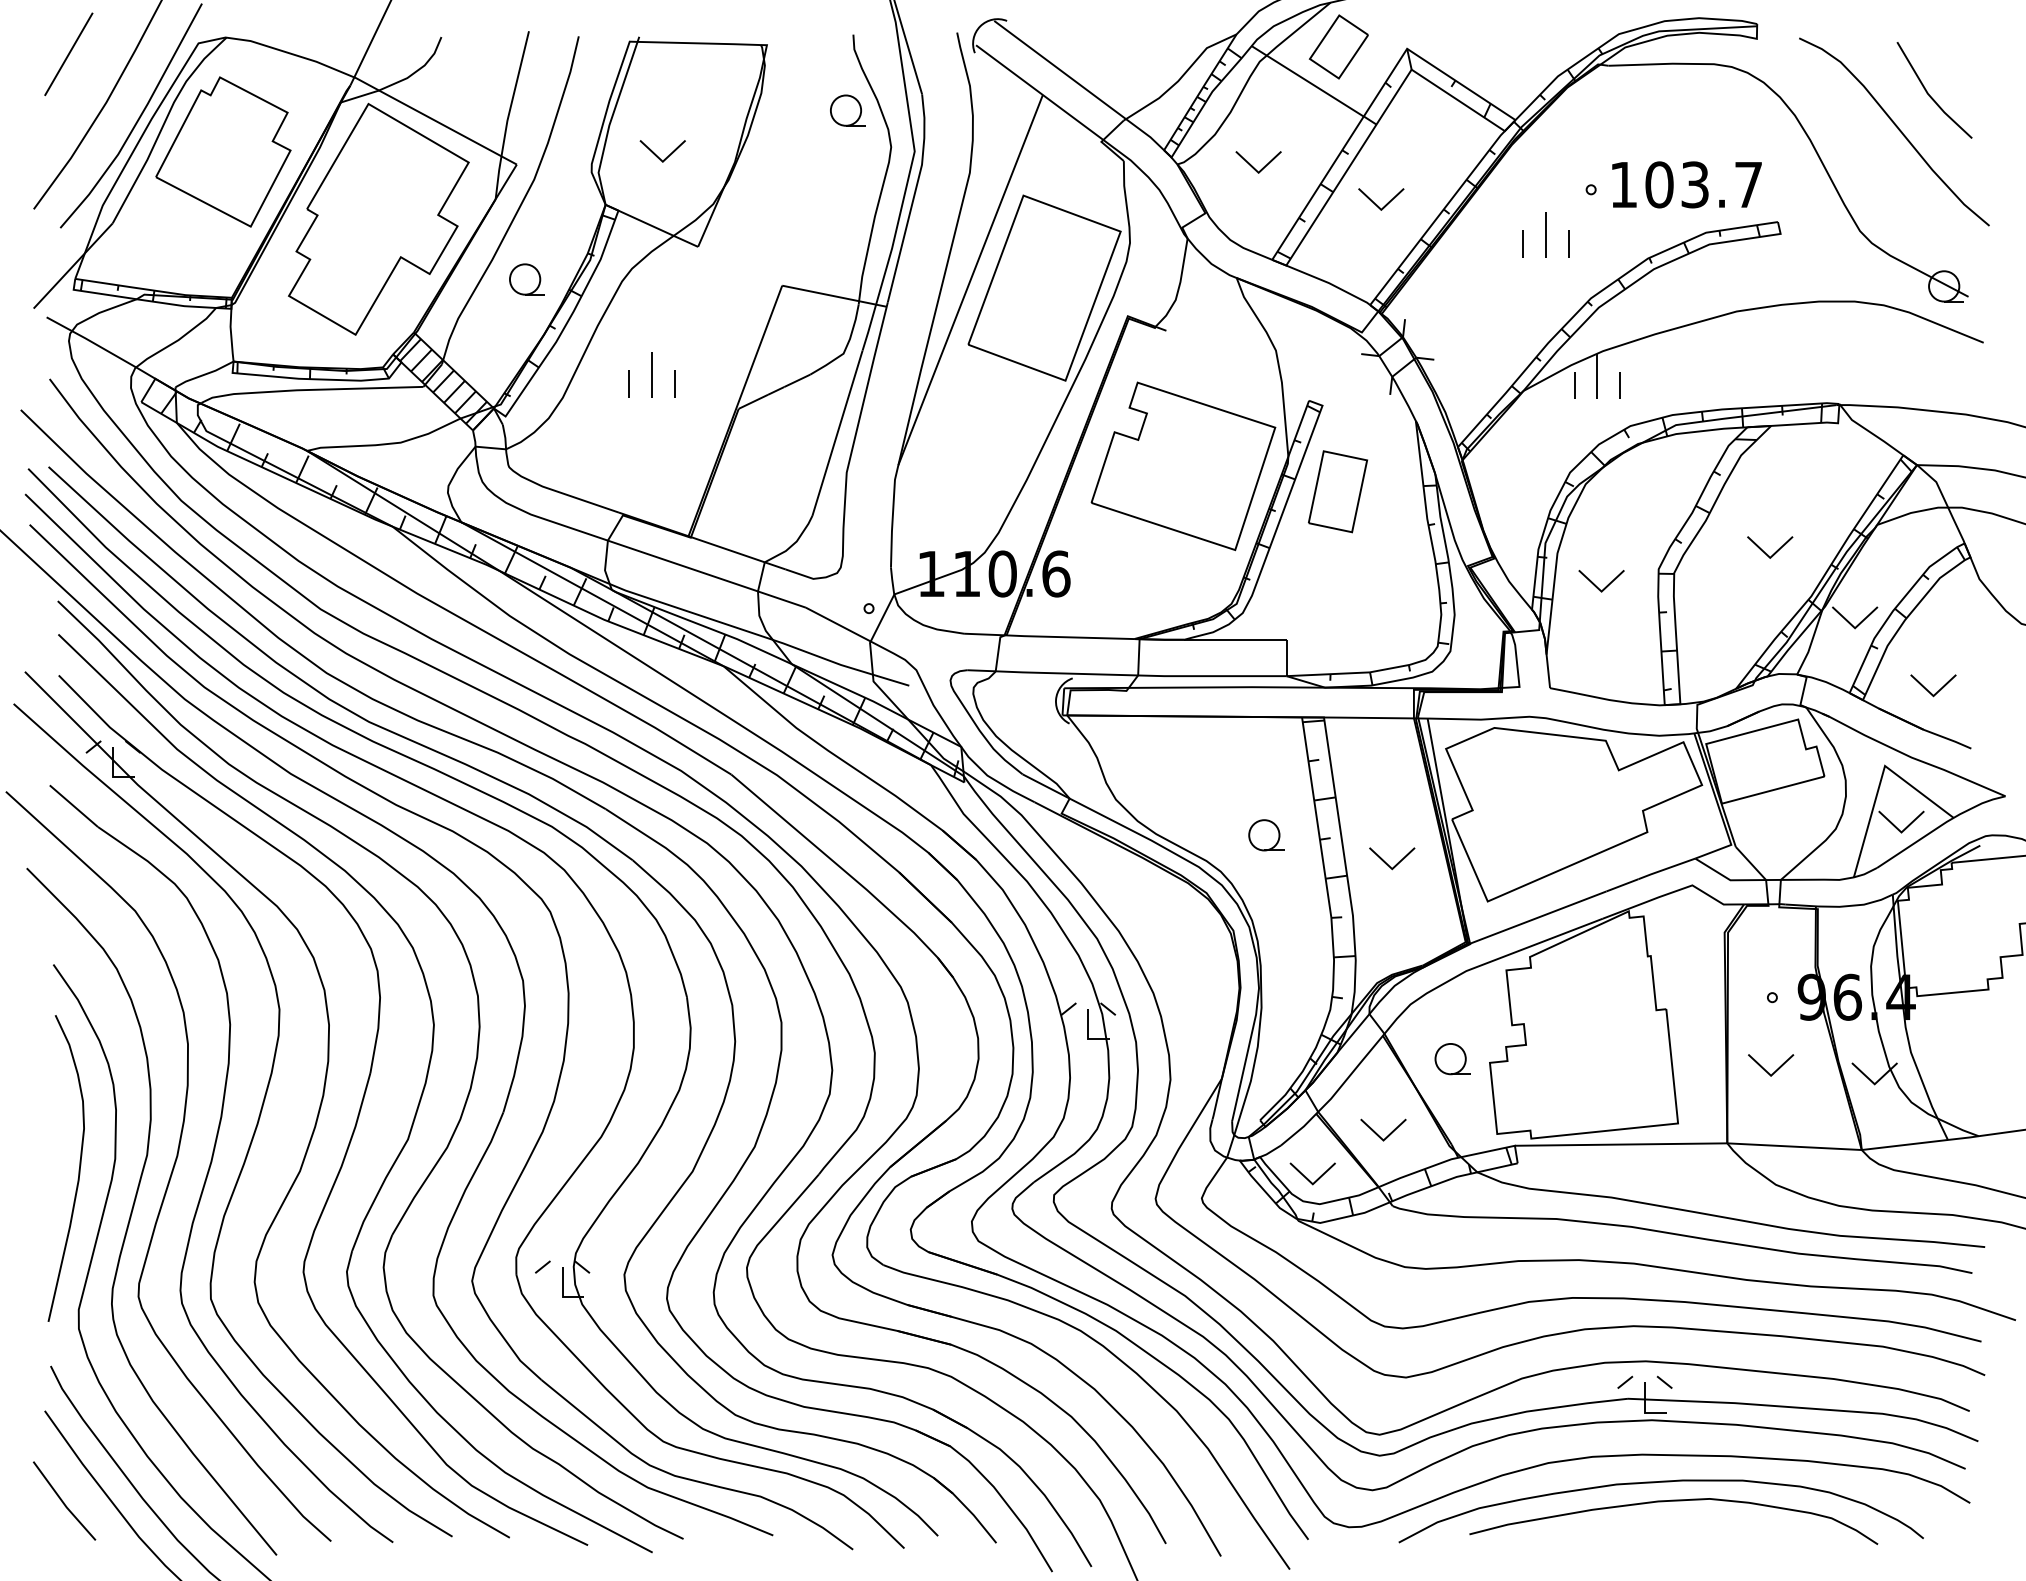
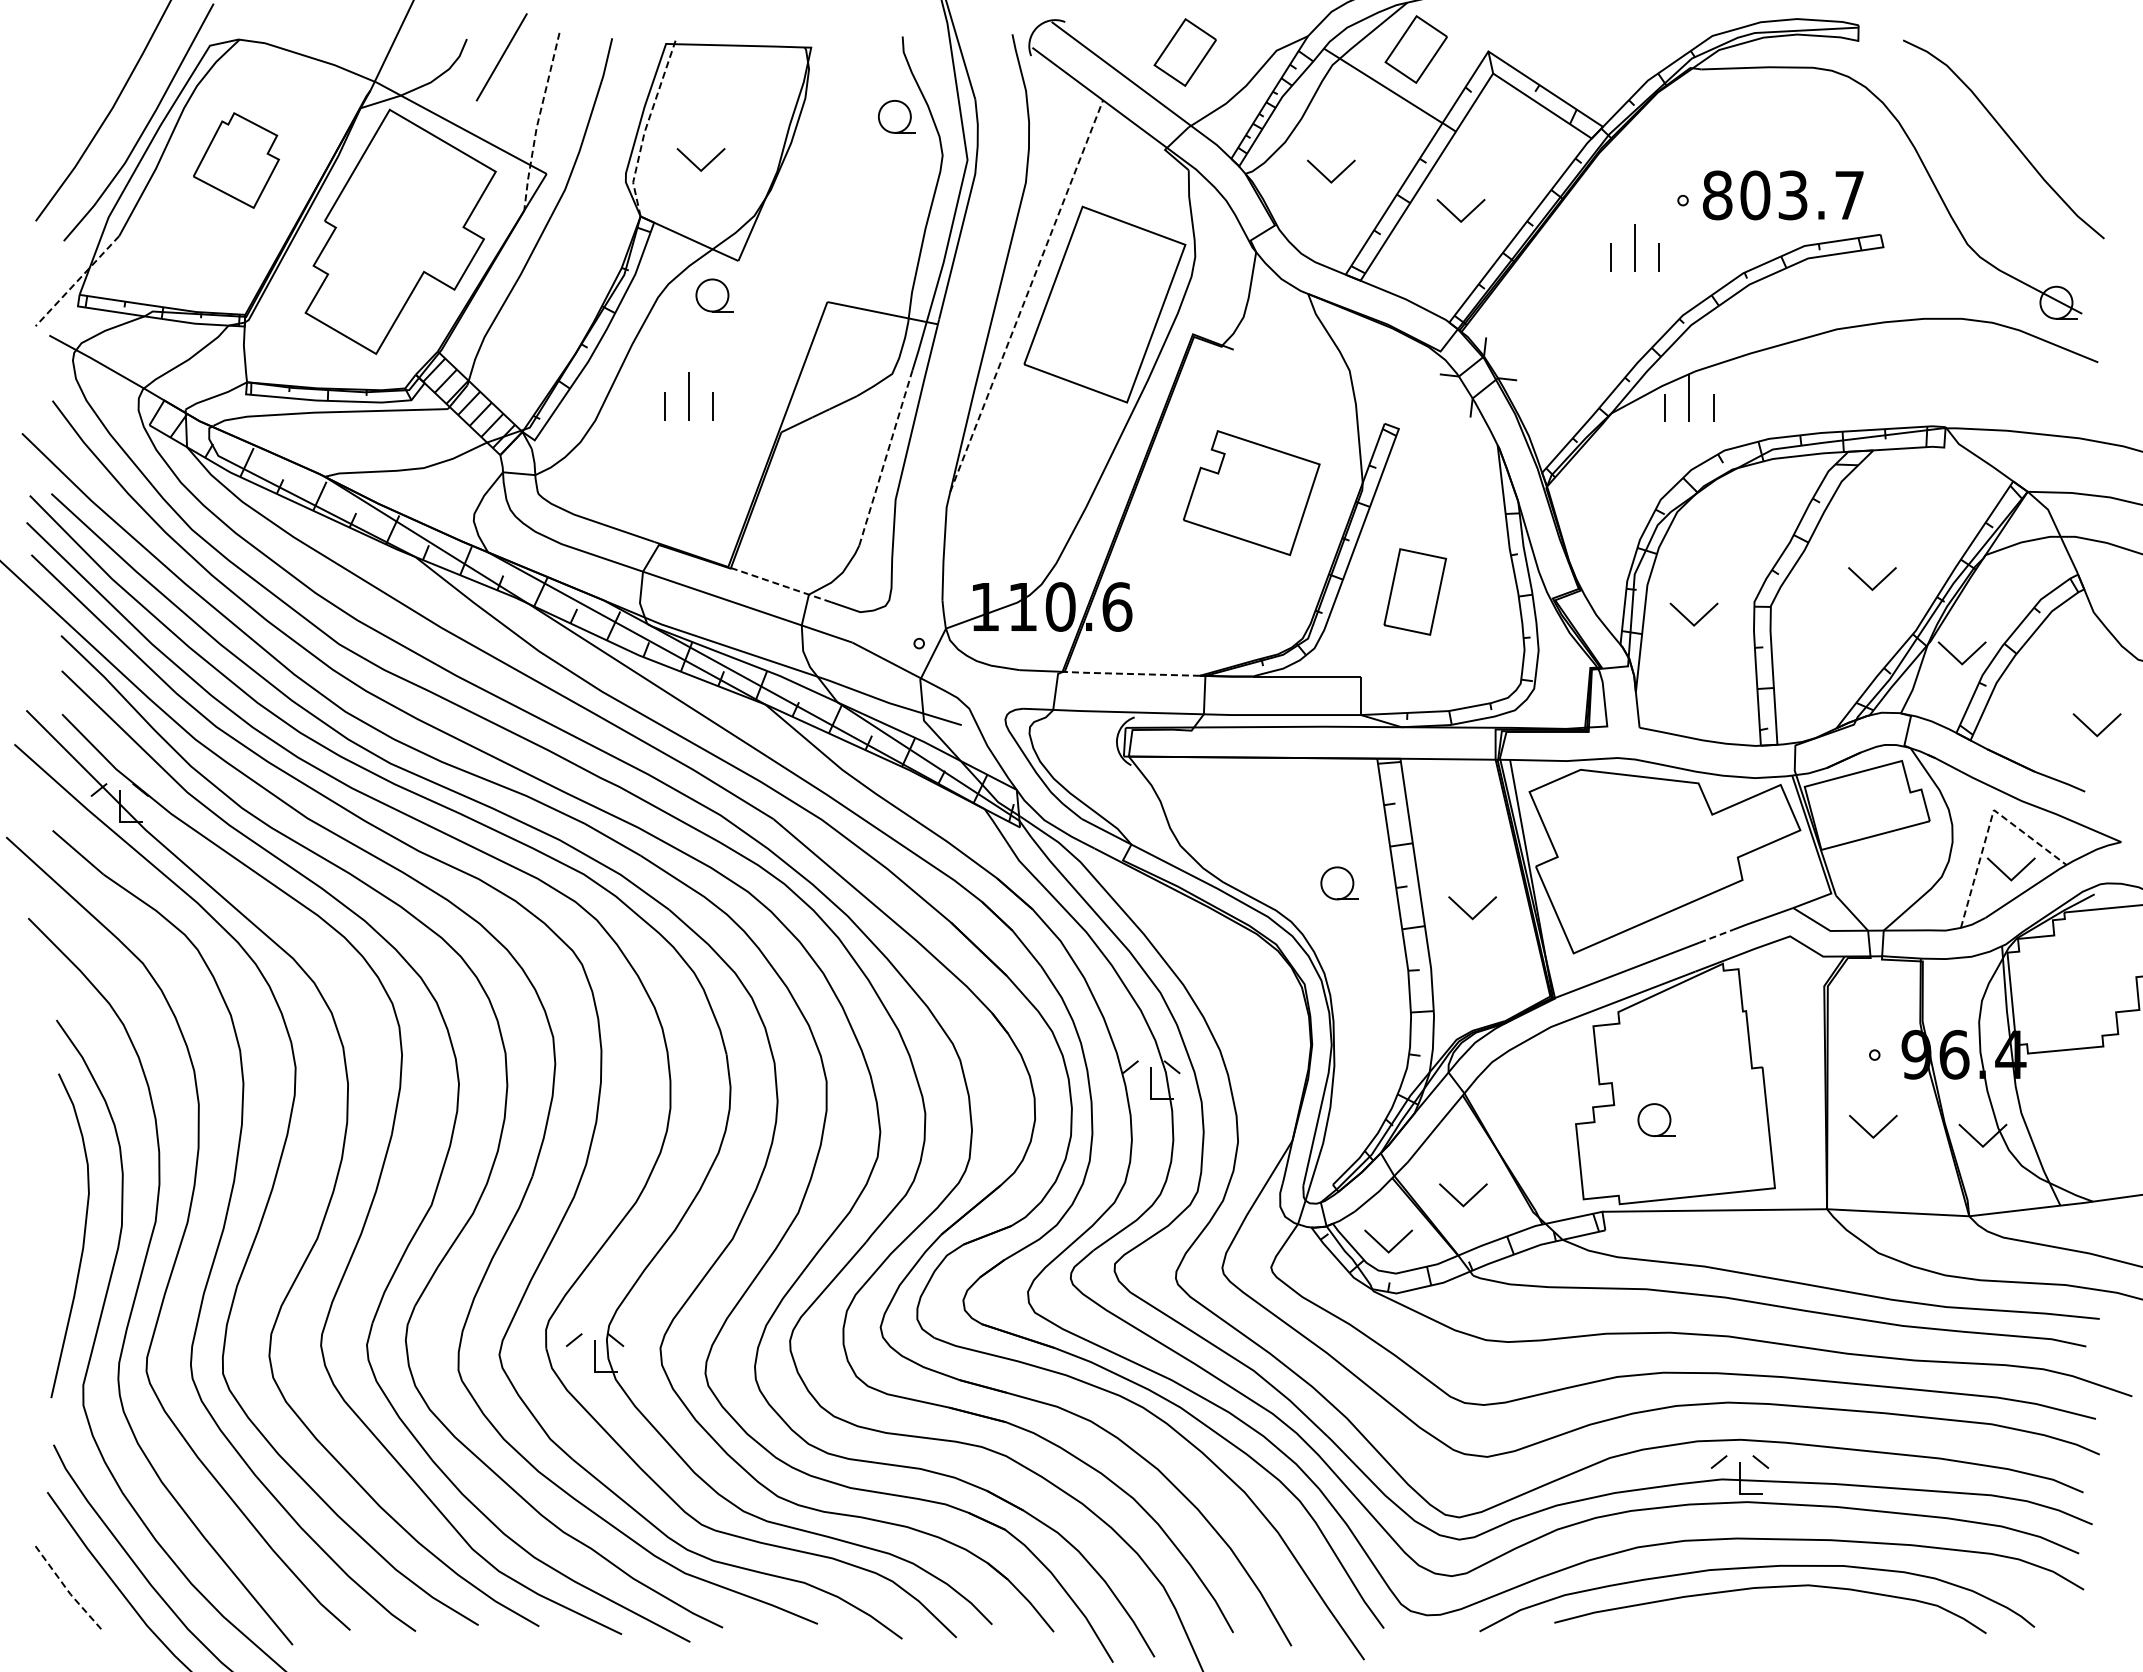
part: (1119, 49) -> (1184, 52), added
line: (68, 54) -> (501, 57), moved
line: (1929, 93) -> (2040, 98), removed
line: (509, 115) -> (538, 121), solid -> dashed
line: (611, 120) -> (646, 127), solid -> dashed
part: (223, 151) -> (236, 160), size x0.6
text: (1623, 184) -> (1717, 195), 103.7 -> 803.7
line: (73, 266) -> (77, 281), solid -> dashed
part: (527, 279) -> (714, 295), moved
line: (970, 279) -> (1026, 295), solid -> dashed
line: (838, 432) -> (886, 457), solid -> dashed
part: (1183, 465) -> (1251, 492), size x0.7
part: (1338, 491) -> (1415, 591), moved
line: (736, 552) -> (779, 584), solid -> dashed
line: (1068, 636) -> (1130, 673), solid -> dashed
part: (1928, 689) -> (2091, 729), moved
line: (1880, 779) -> (1989, 824), solid -> dashed
line: (1622, 885) -> (1716, 936), solid -> dashed
part: (1452, 1058) -> (1656, 1119), moved
line: (63, 1502) -> (67, 1589), solid -> dashed

